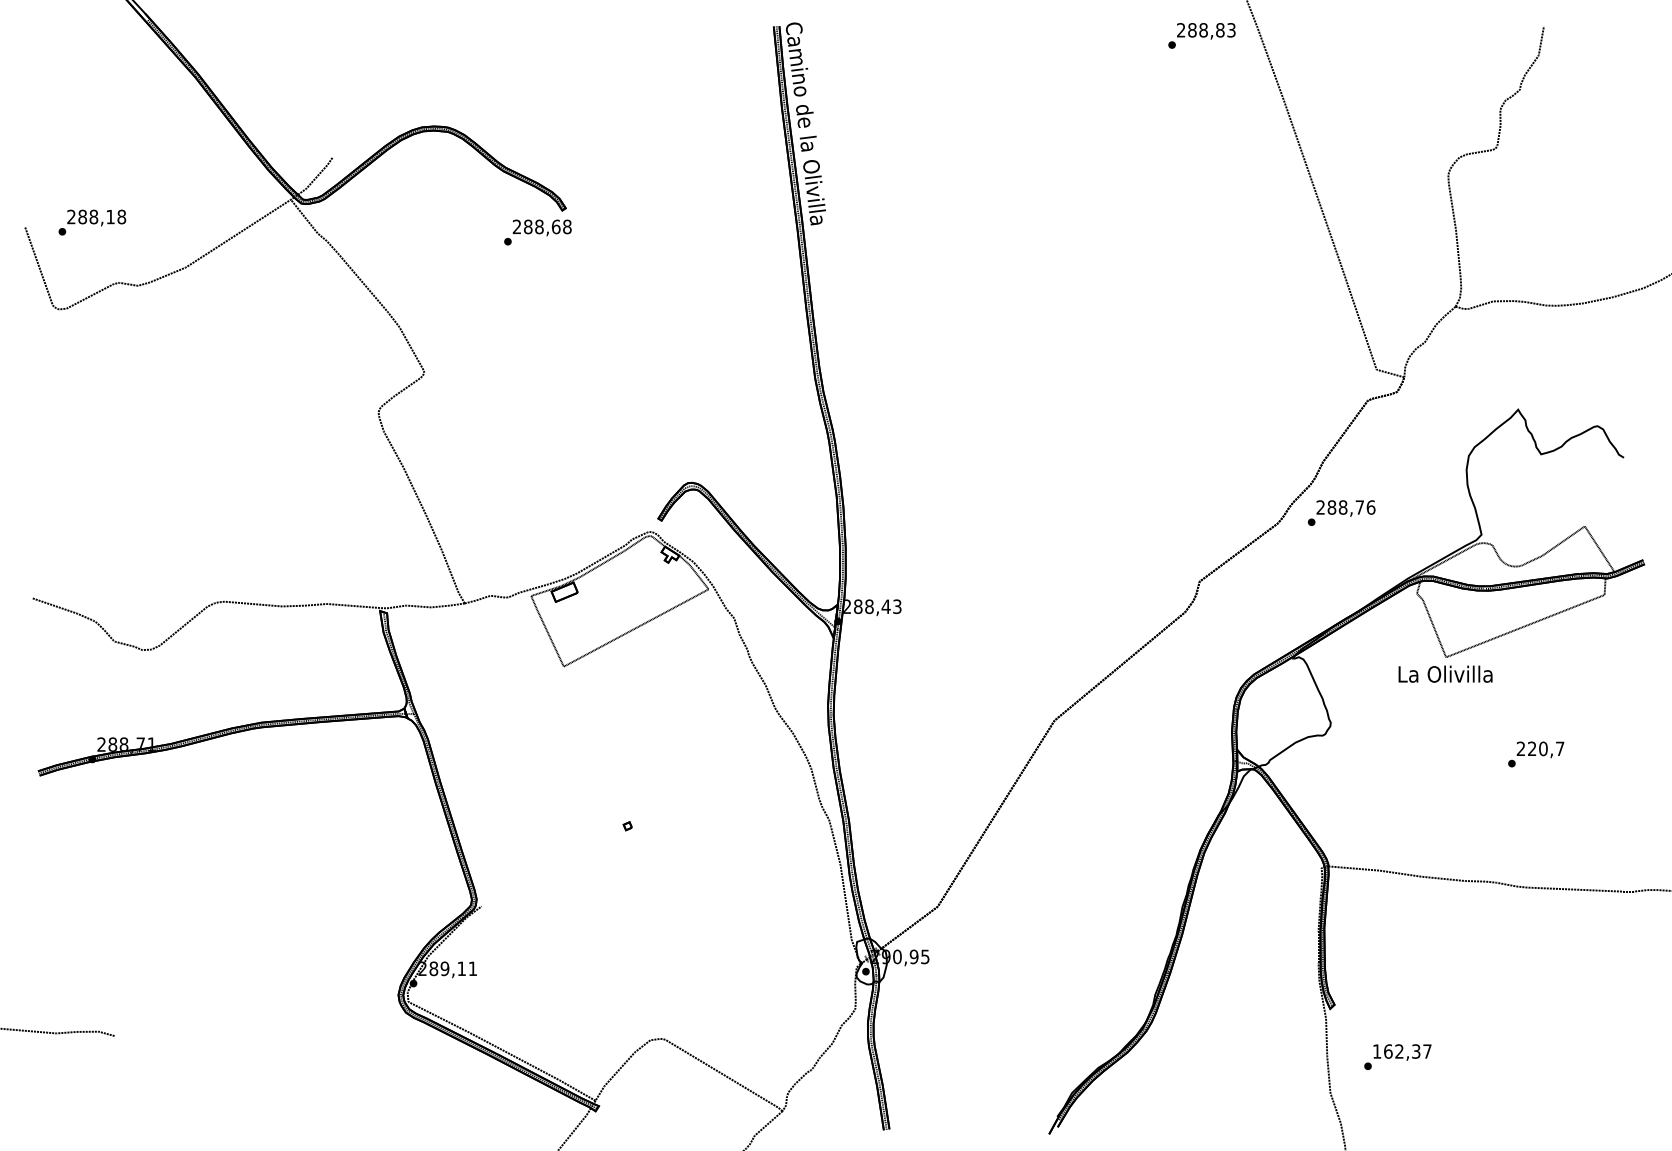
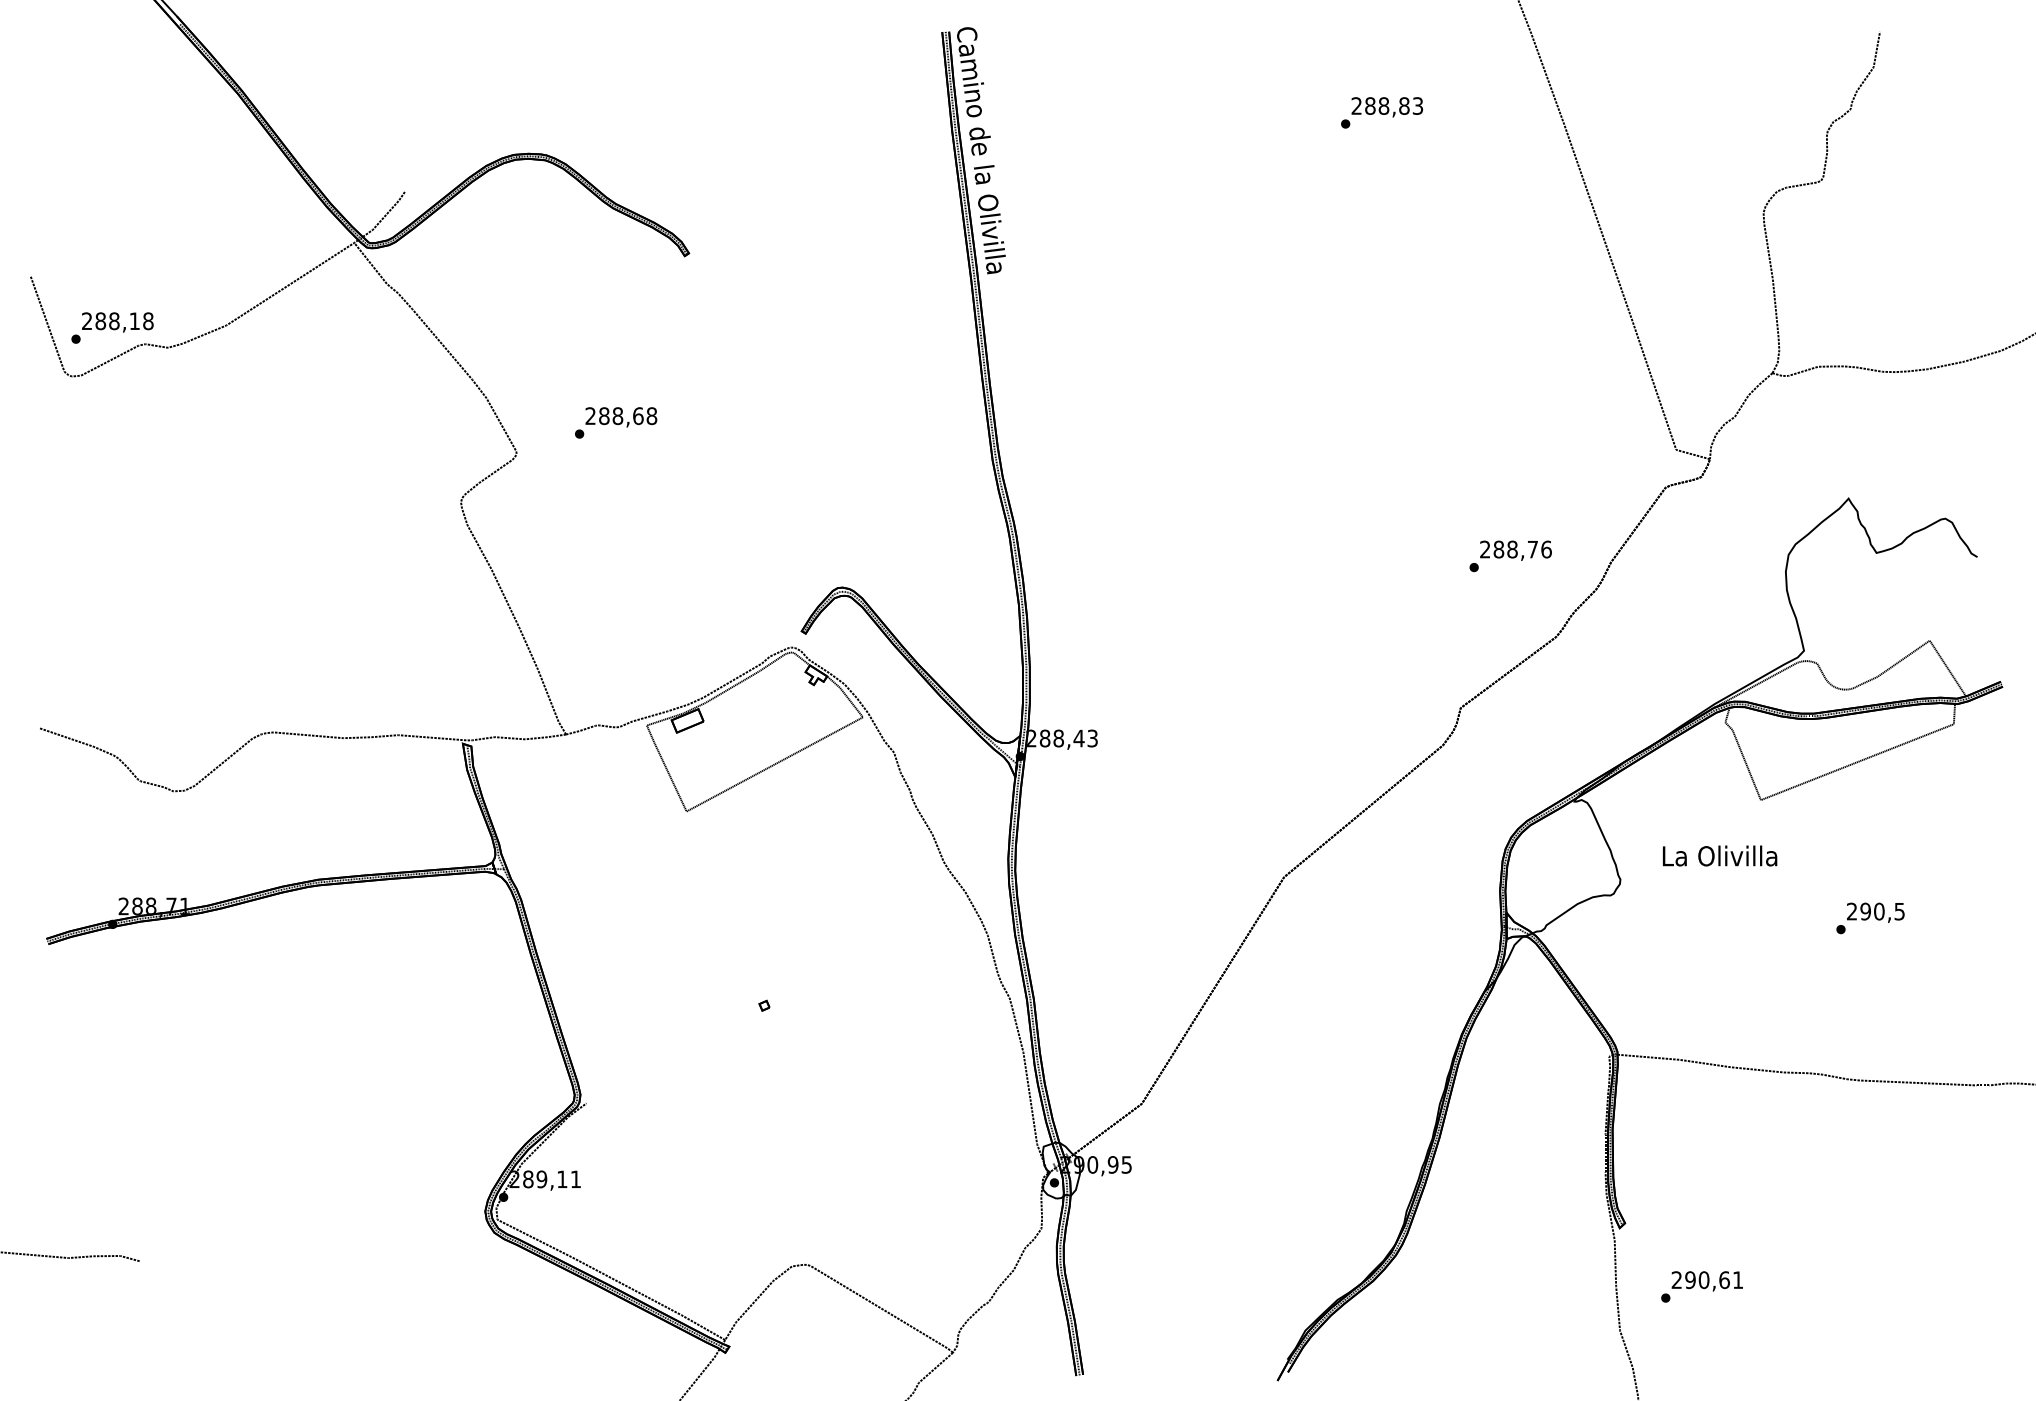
text: (1201, 35) -> (1381, 112), moved
text: (92, 222) -> (112, 327), moved
text: (537, 232) -> (615, 422), moved
text: (1341, 512) -> (1510, 555), moved
text: (1445, 673) -> (1719, 855), moved
text: (1545, 748) -> (1881, 911), 220,7 -> 290,5
text: (1402, 1051) -> (1707, 1280), 162,37 -> 290,61

